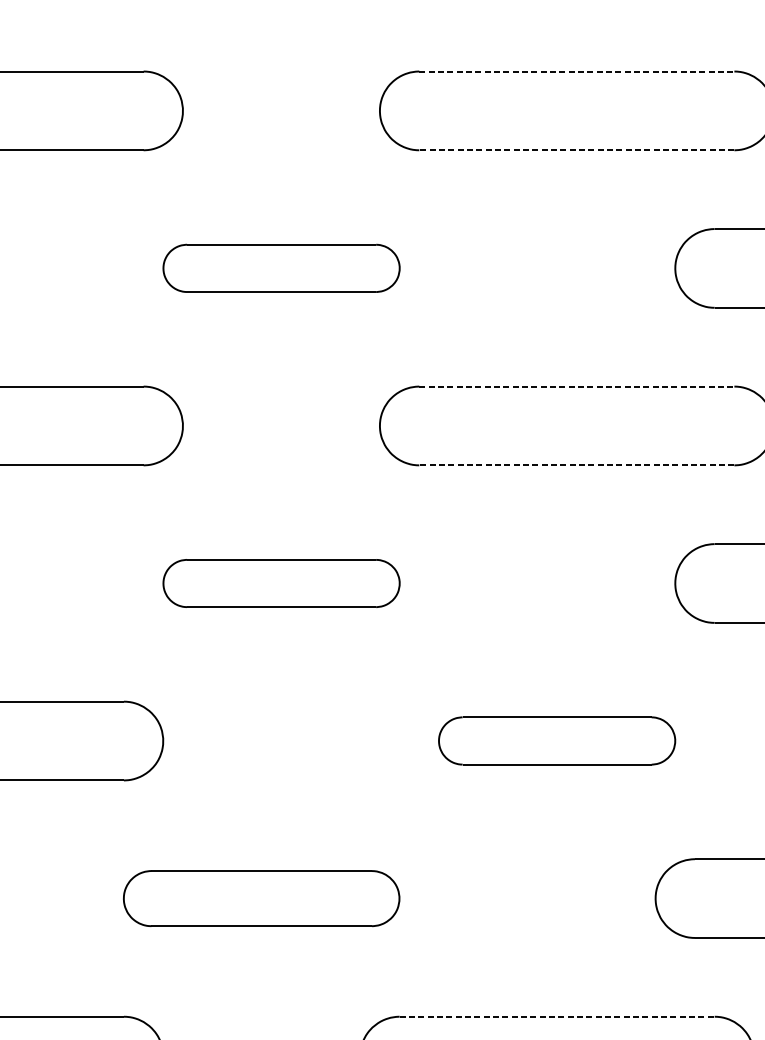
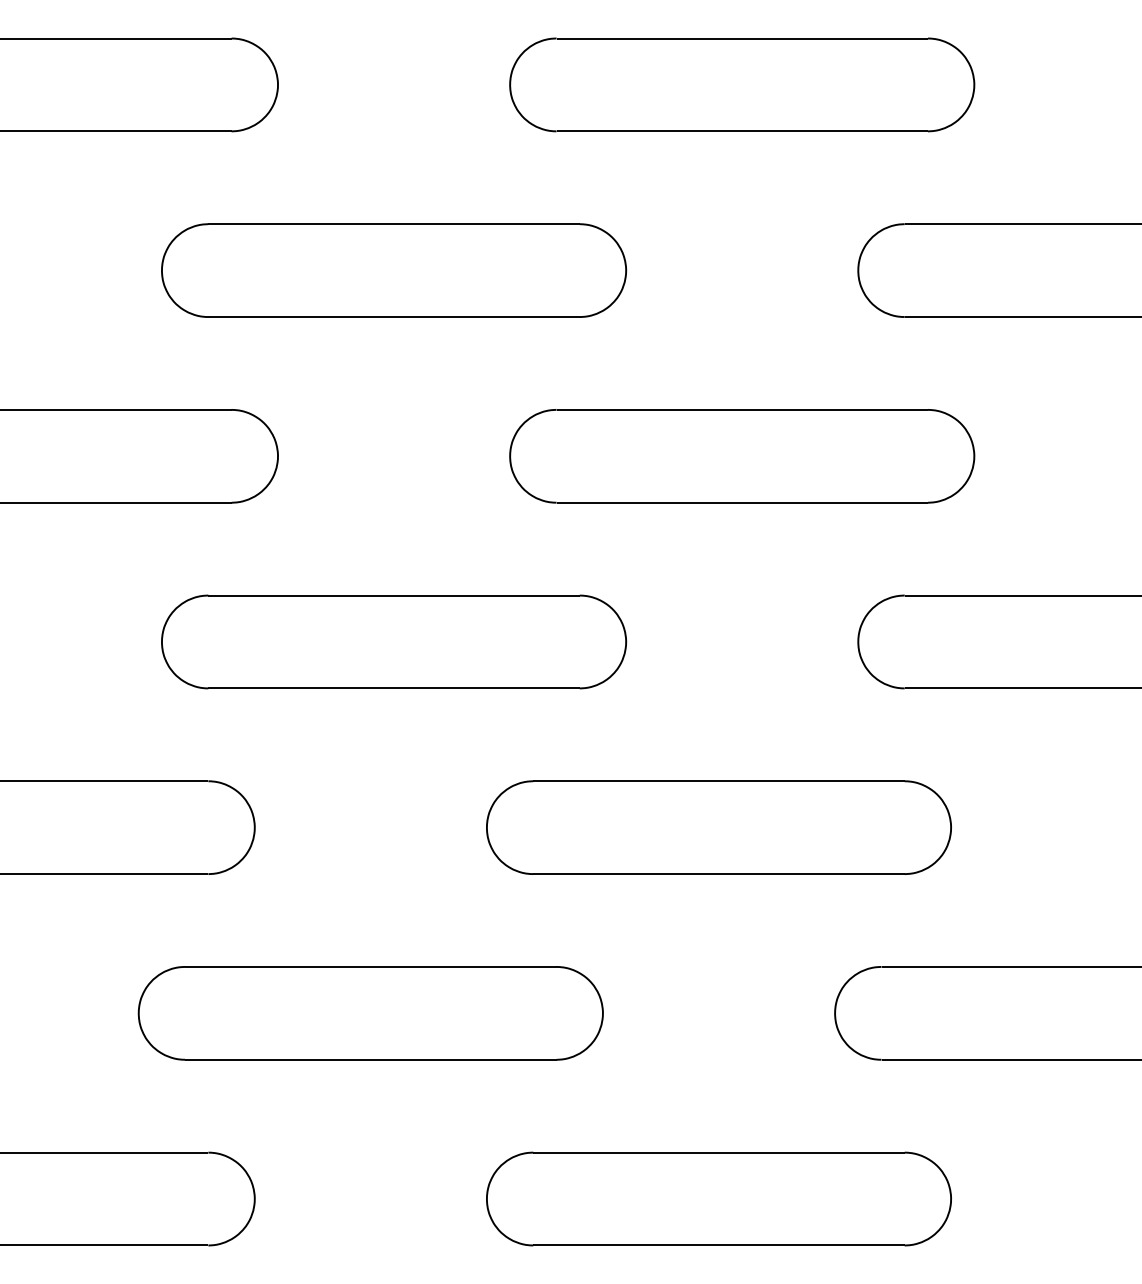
line: (577, 71) -> (742, 38), dashed -> solid
line: (577, 150) -> (742, 131), dashed -> solid
part: (281, 268) -> (394, 270), size x1.67
line: (577, 386) -> (742, 409), dashed -> solid
line: (577, 465) -> (742, 502), dashed -> solid
part: (281, 583) -> (394, 641), size x1.67
part: (556, 740) -> (718, 827), size x1.67
part: (261, 898) -> (370, 1013), size x1.43
line: (557, 1016) -> (719, 1152), dashed -> solid

